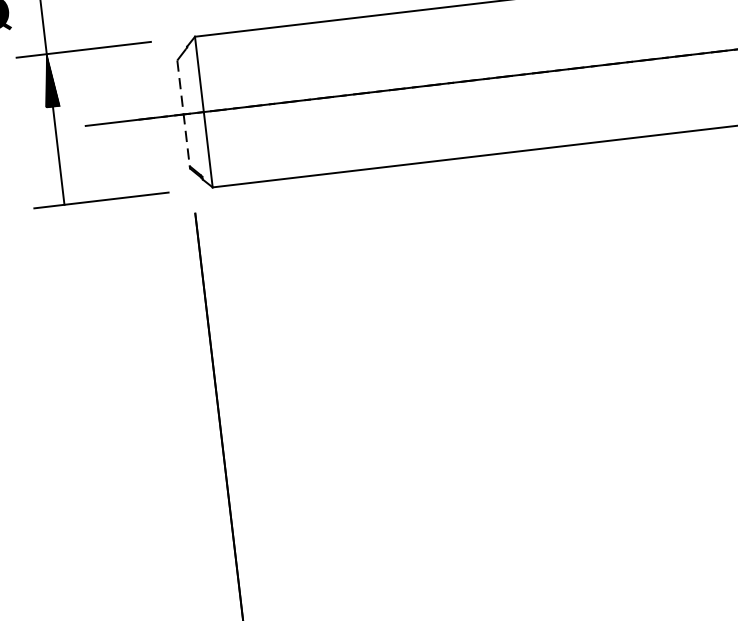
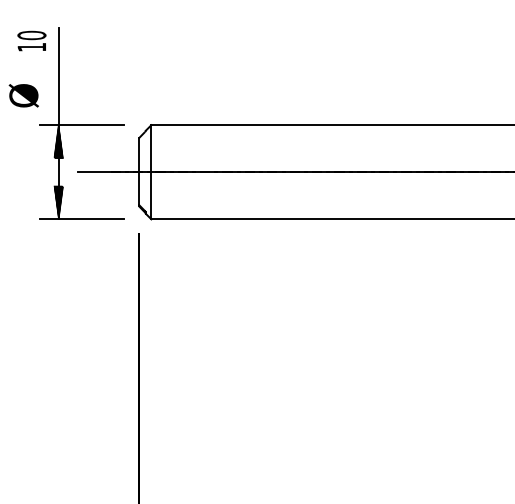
line: (183, 114) -> (138, 172), dashed -> solid
hatch: (60, 177) -> (58, 202), added

